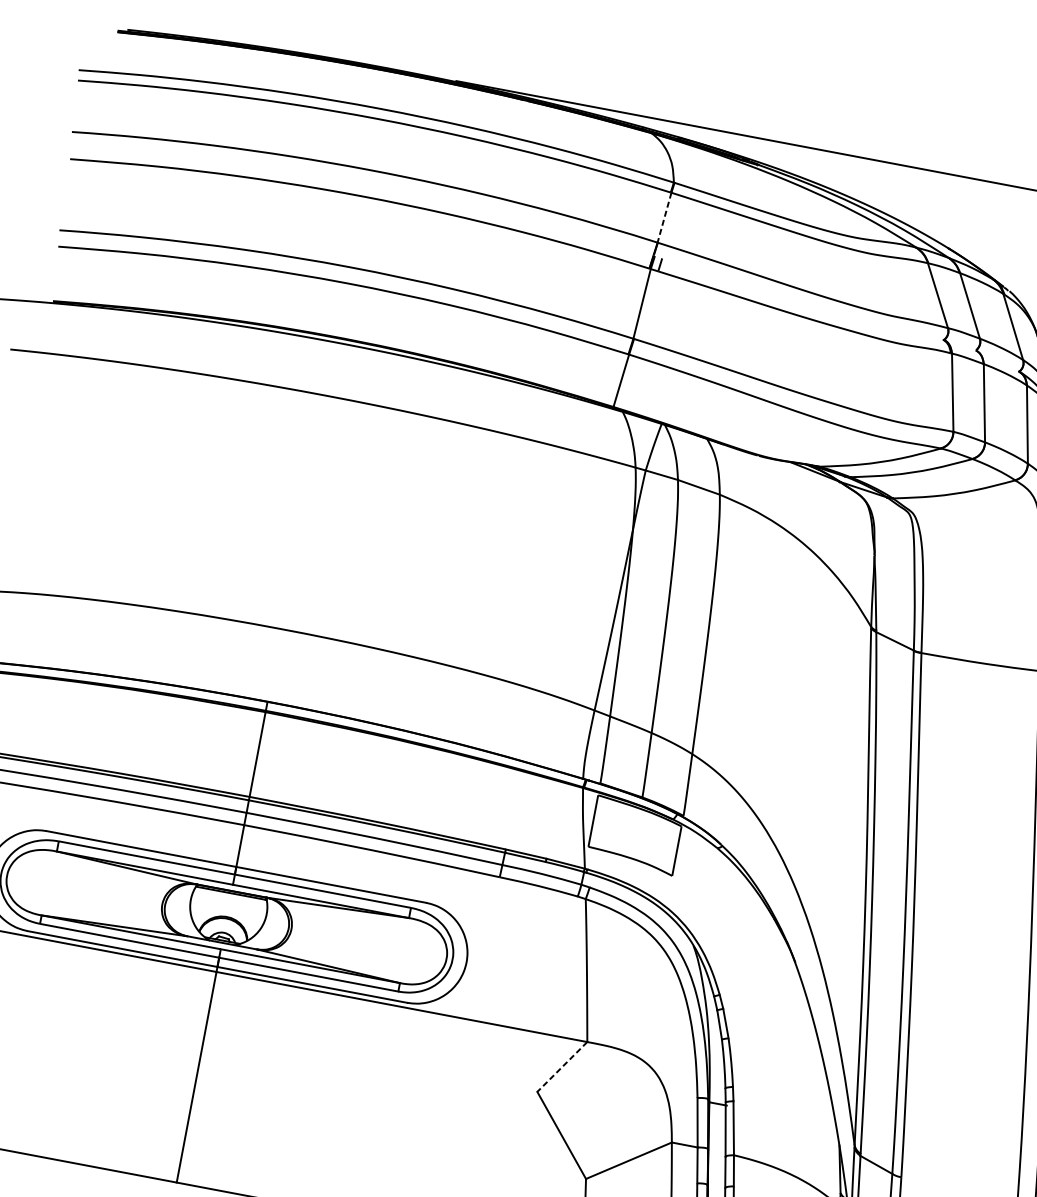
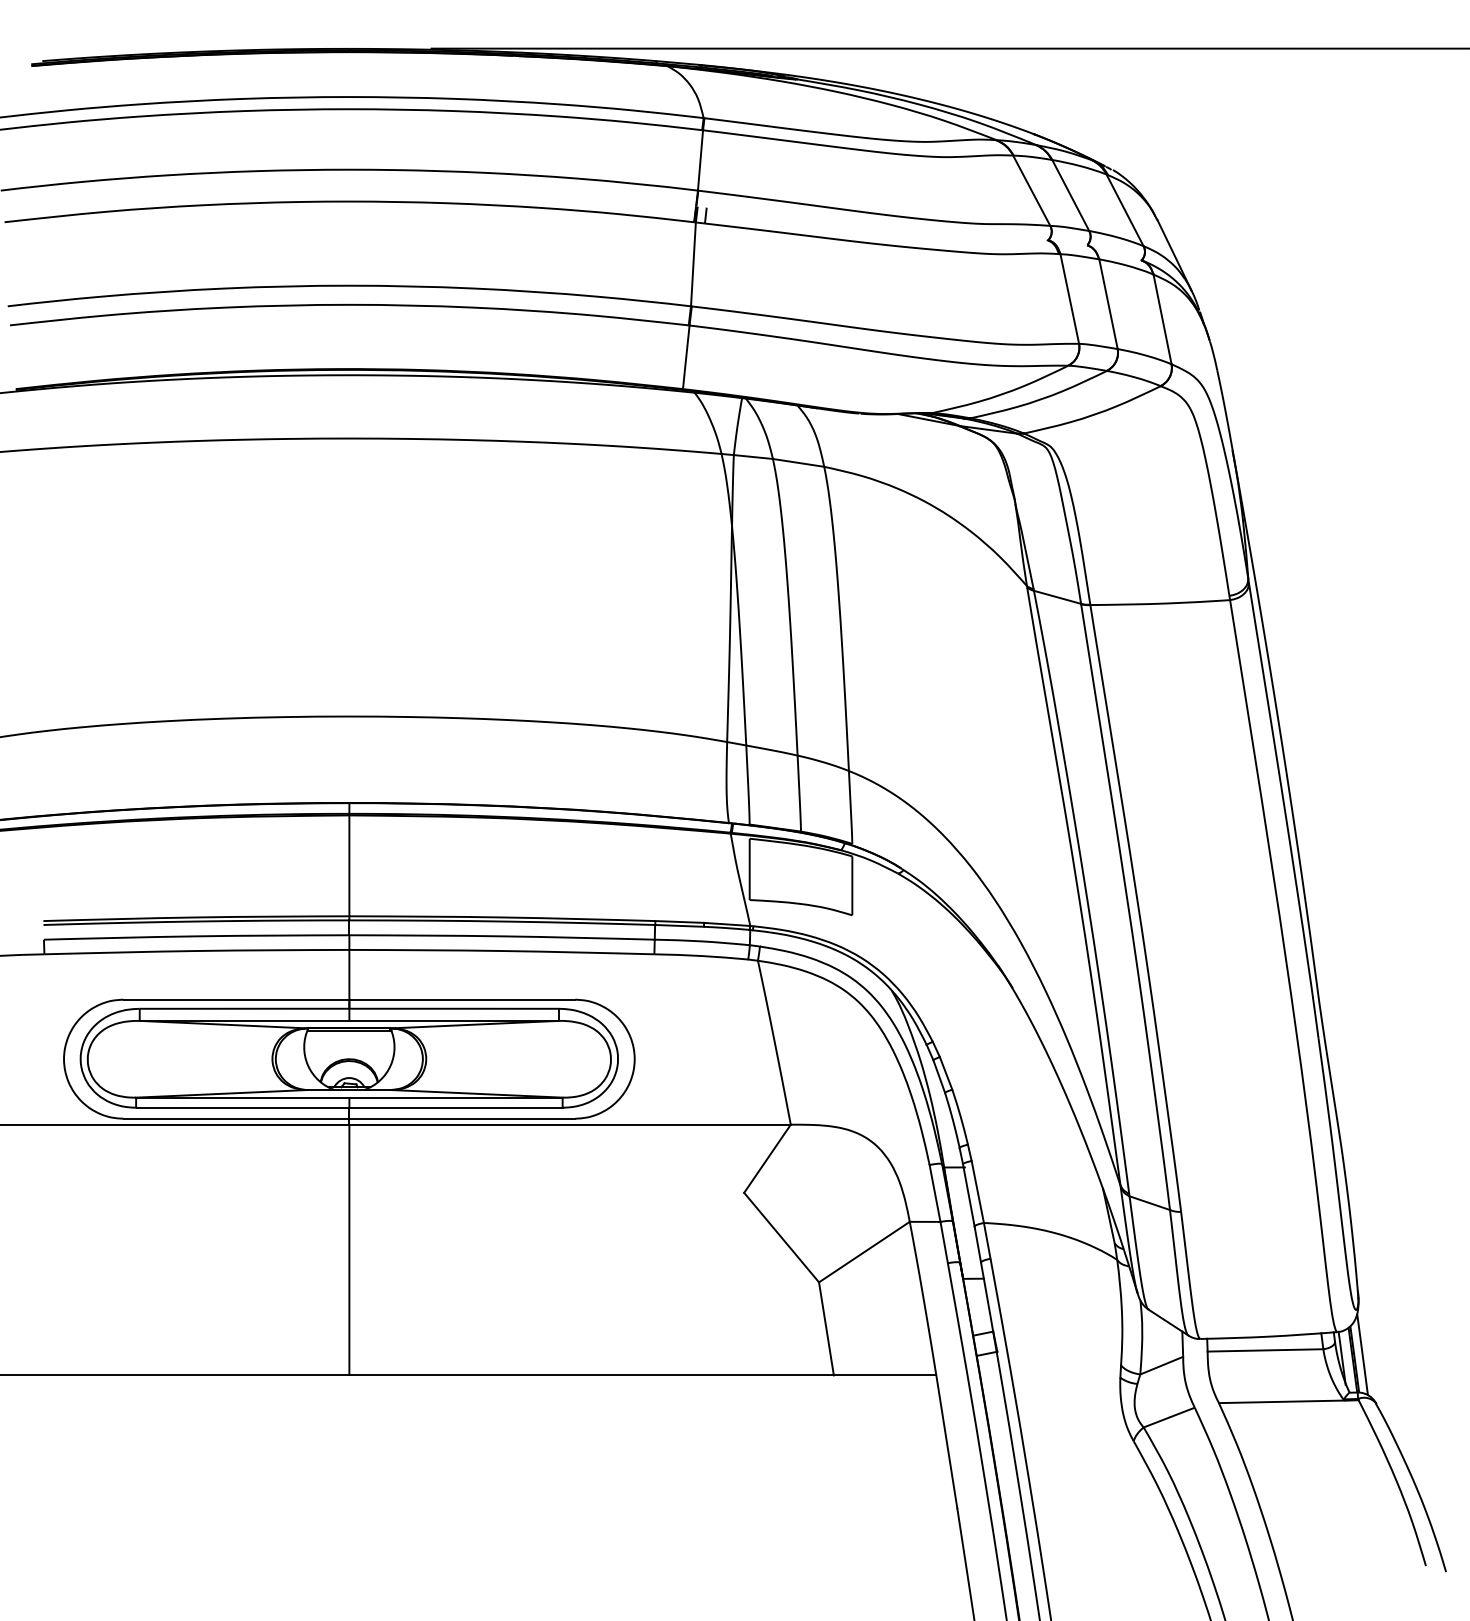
line: (664, 217) -> (700, 160), dashed -> solid
line: (562, 1067) -> (767, 1159), dashed -> solid

